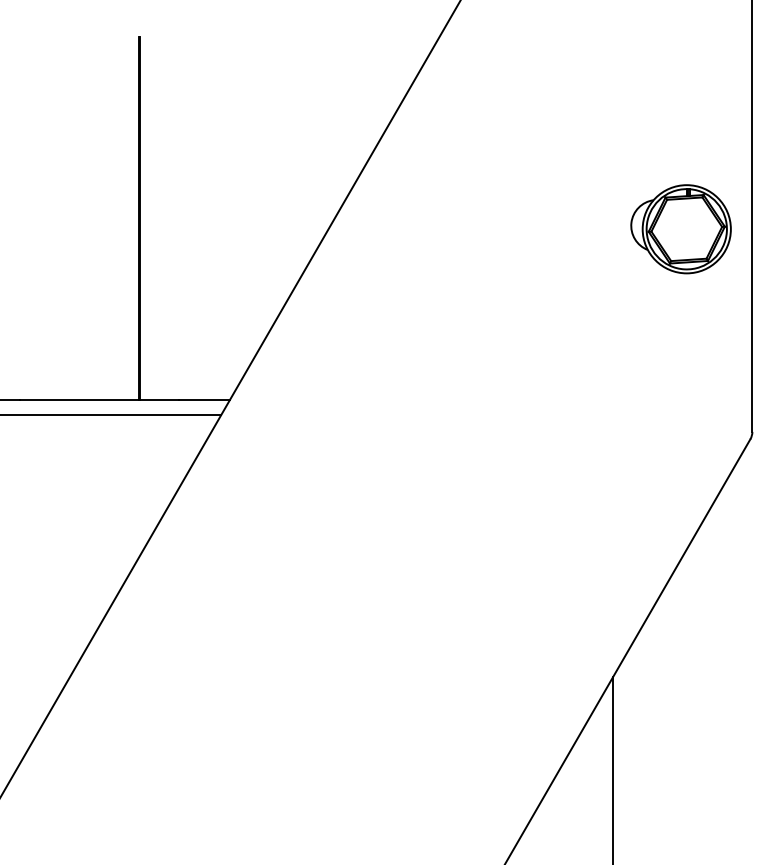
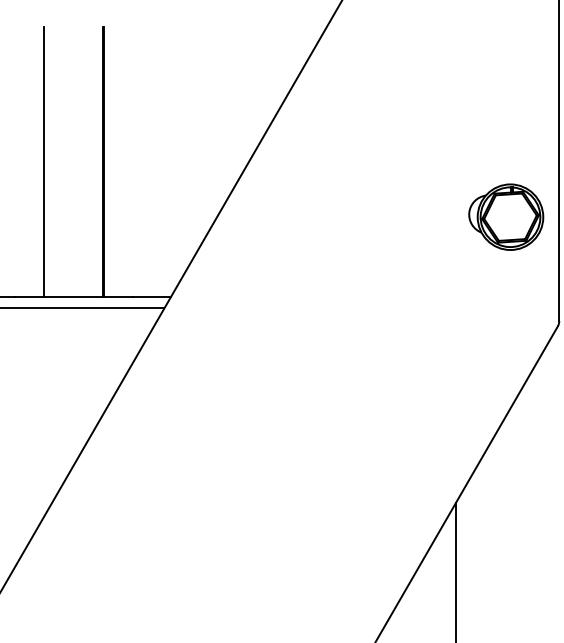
line: (59, 218) -> (44, 162), added
part: (680, 229) -> (505, 217), moved

